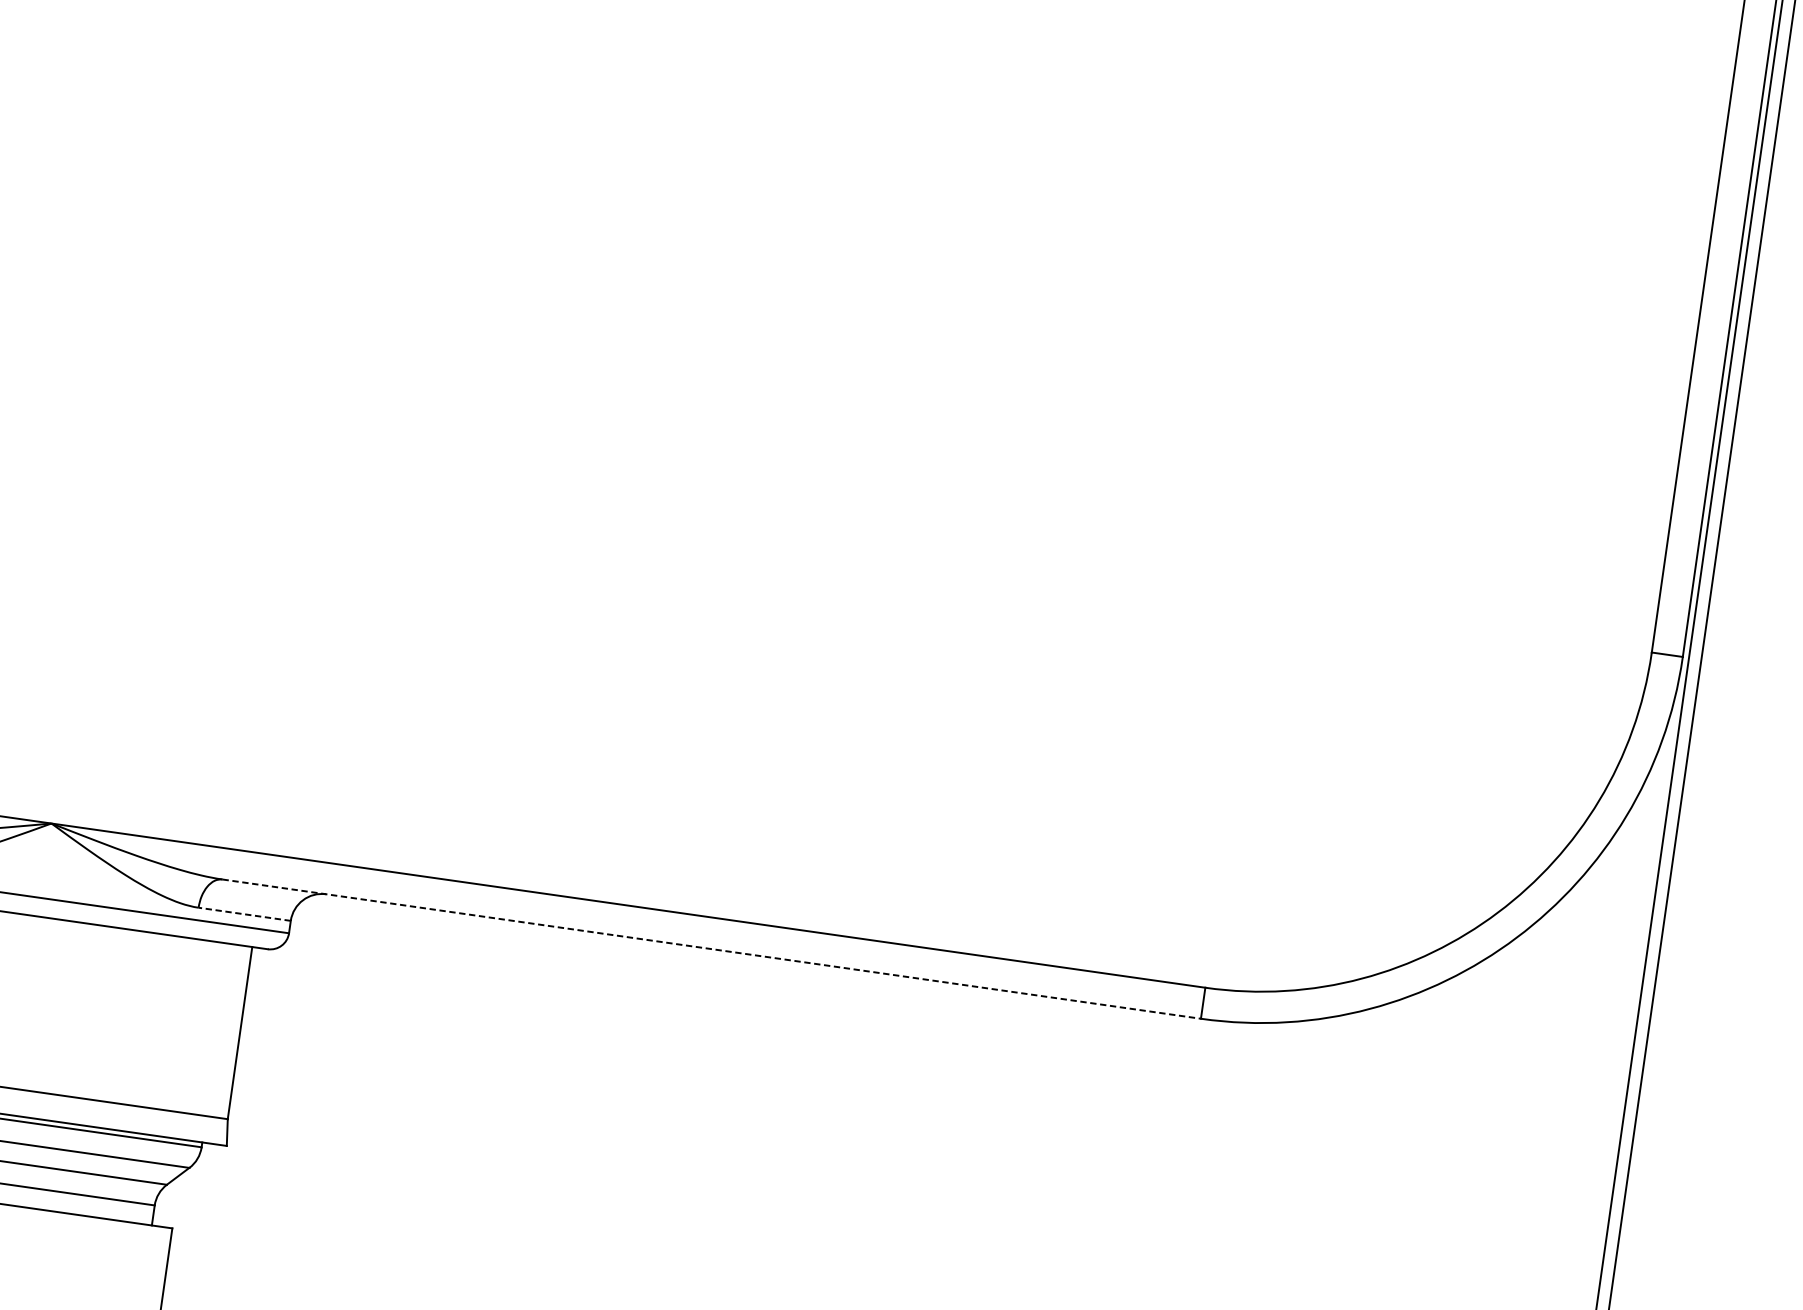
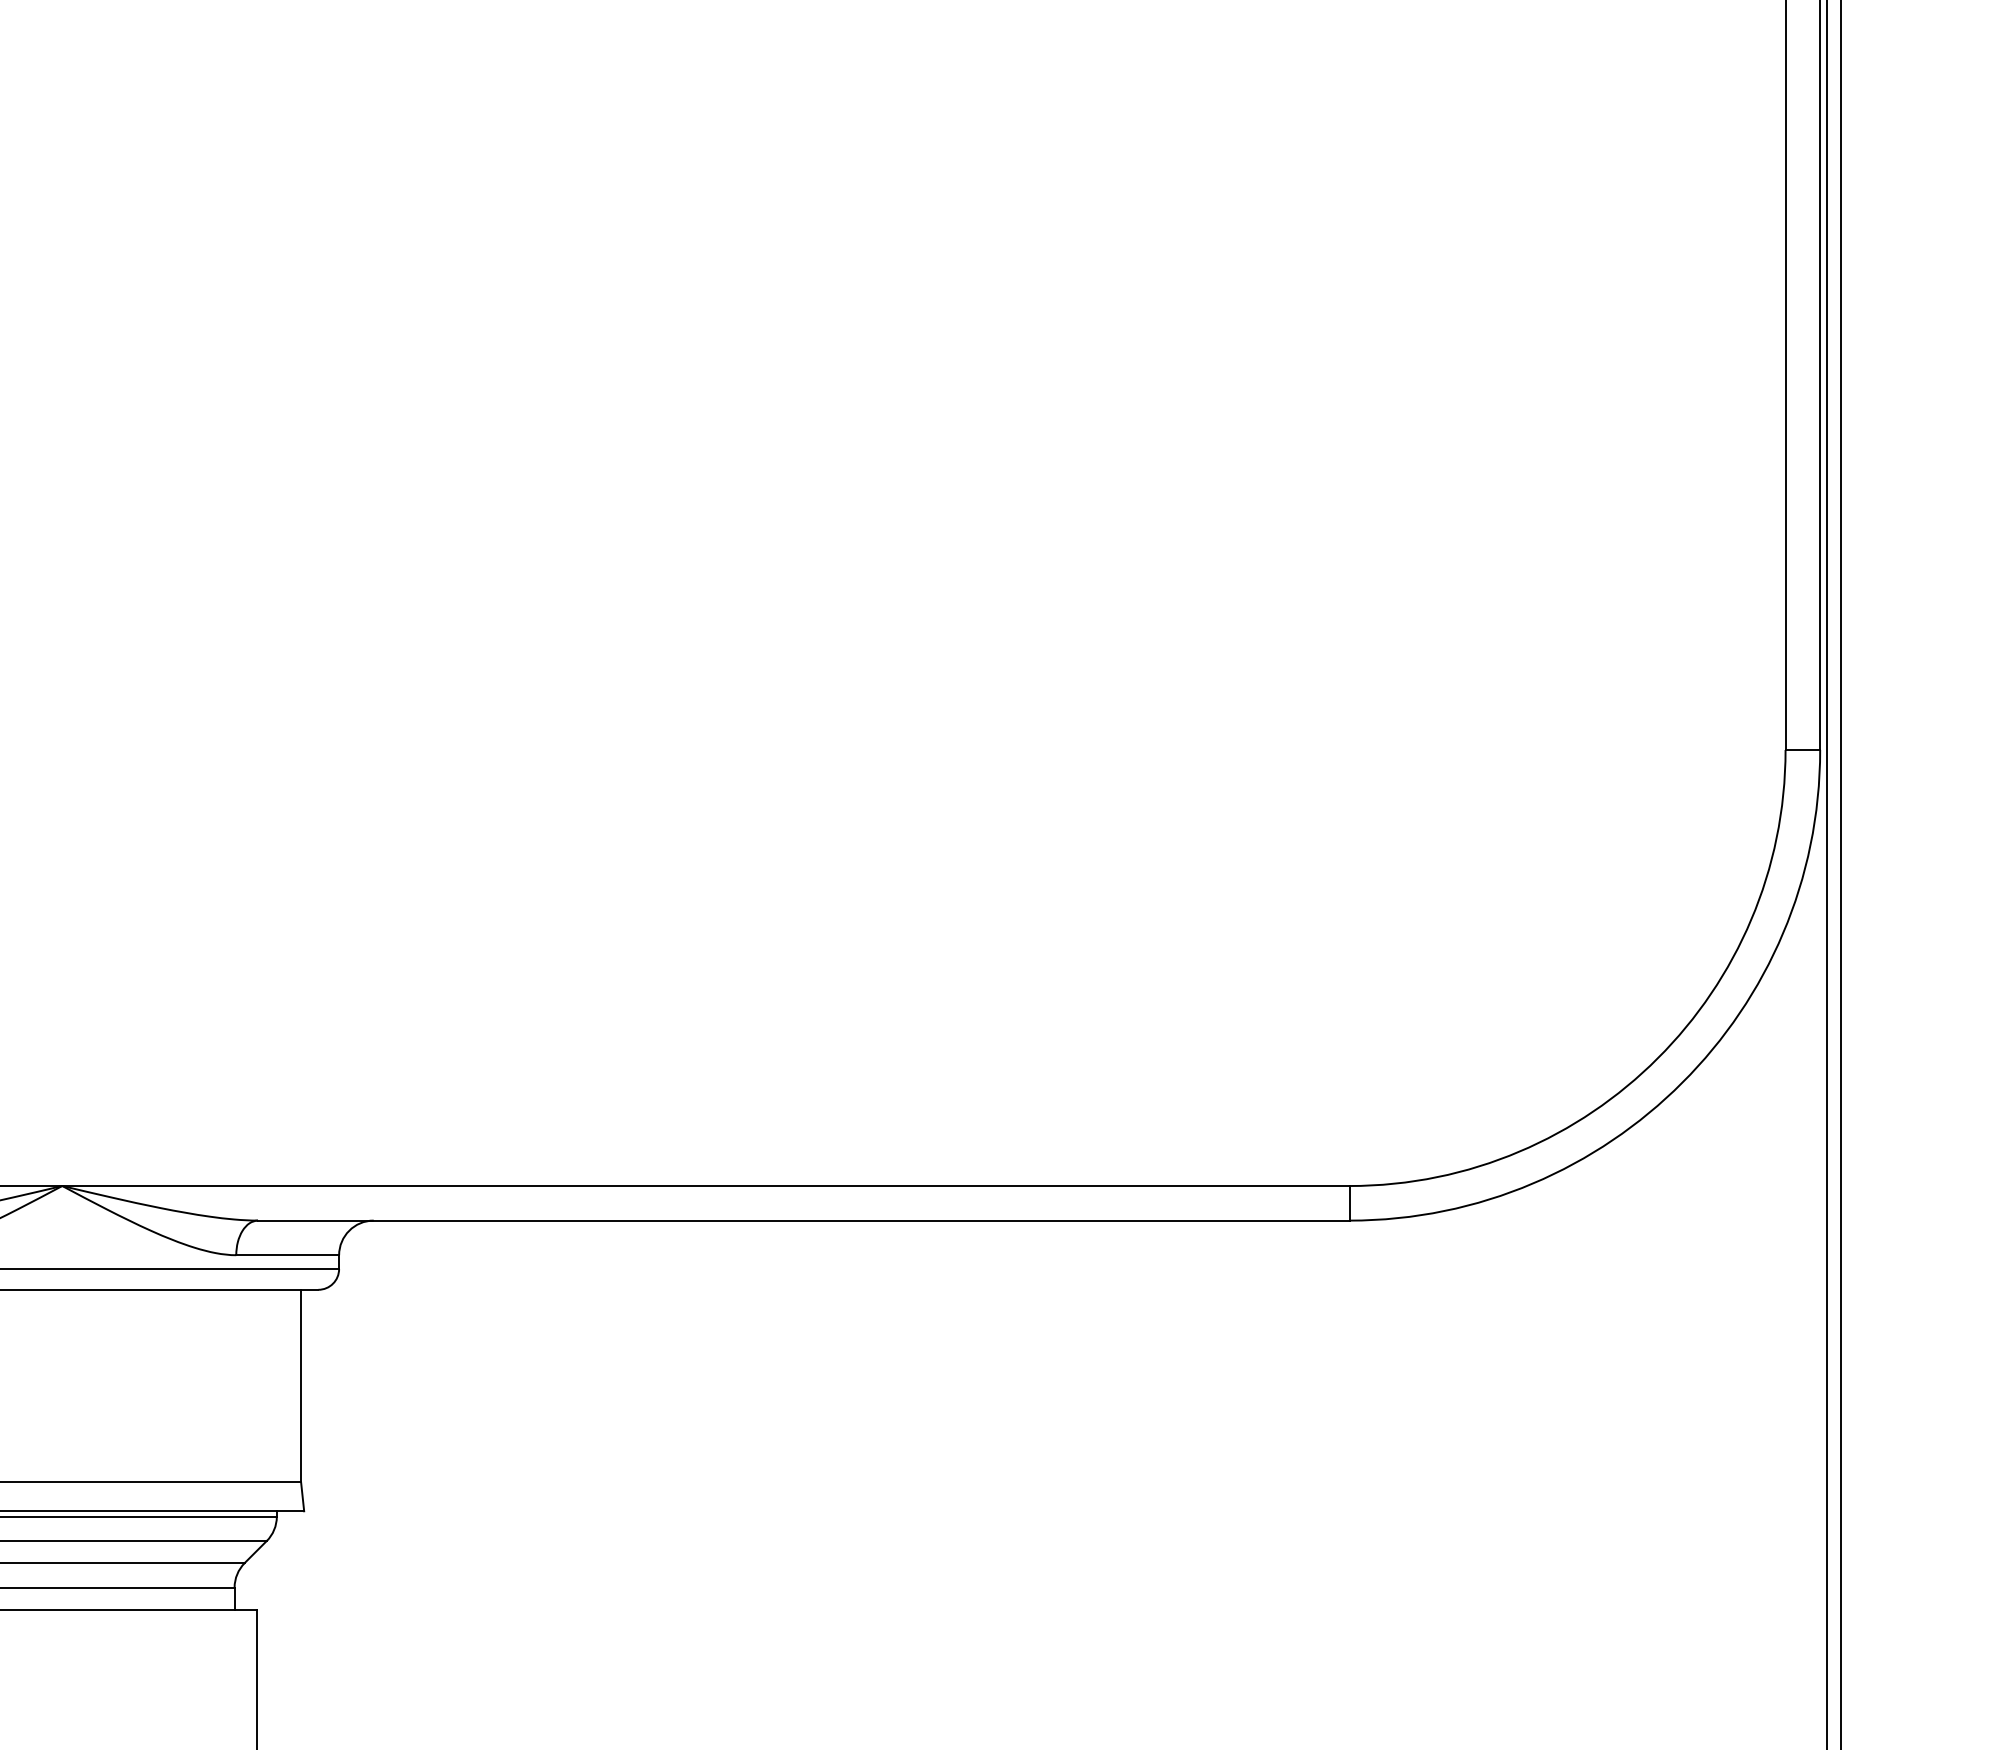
line: (244, 914) -> (287, 1255), dashed -> solid
line: (711, 948) -> (803, 1220), dashed -> solid

